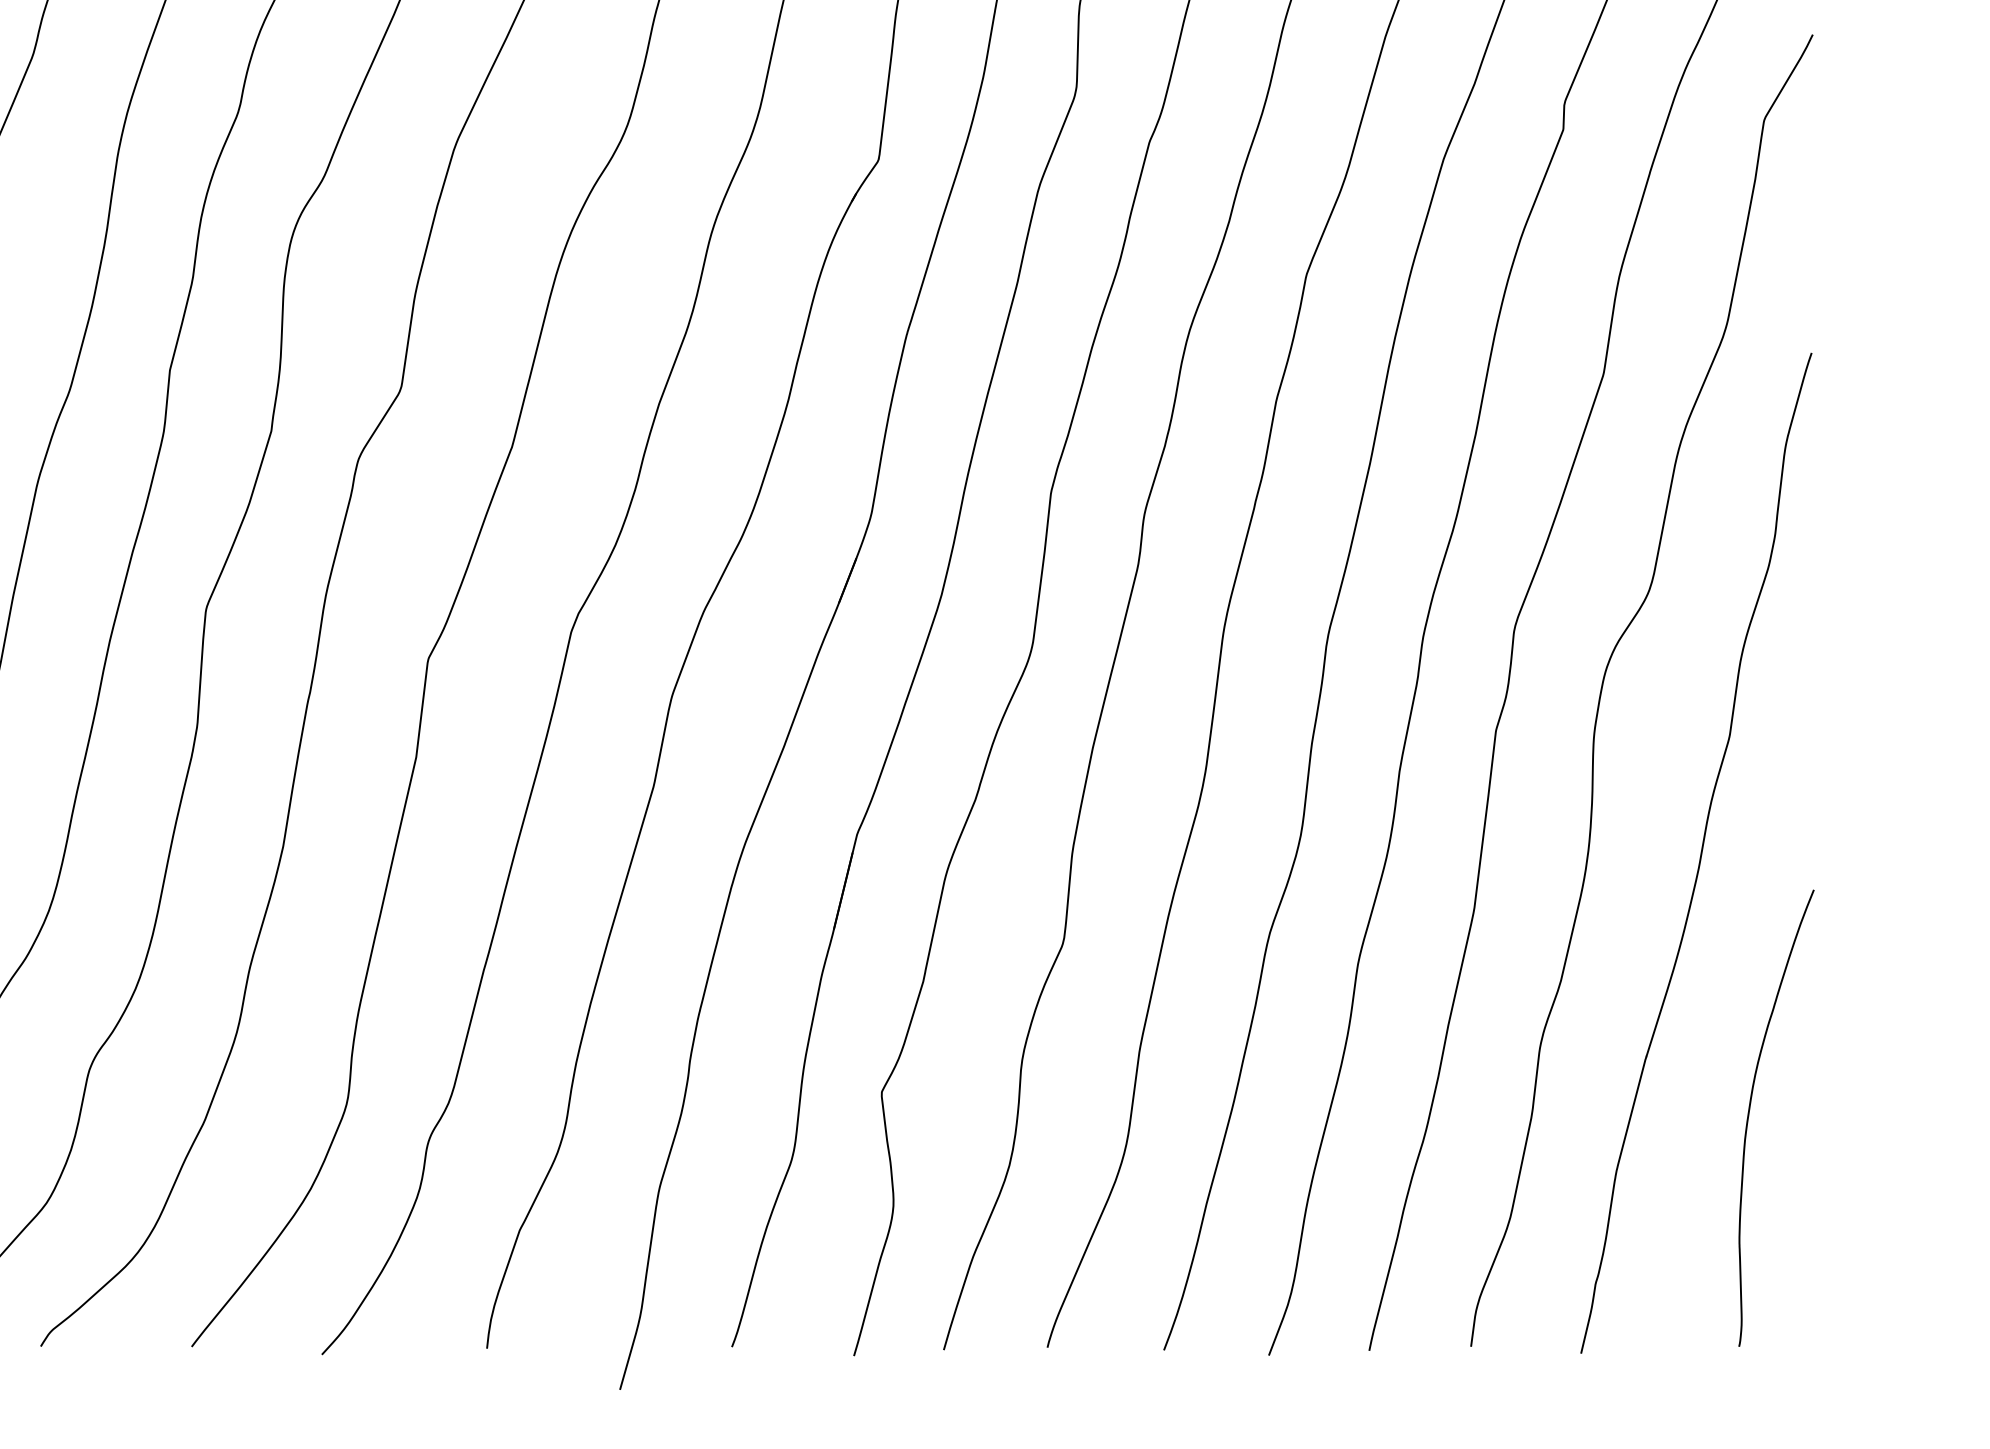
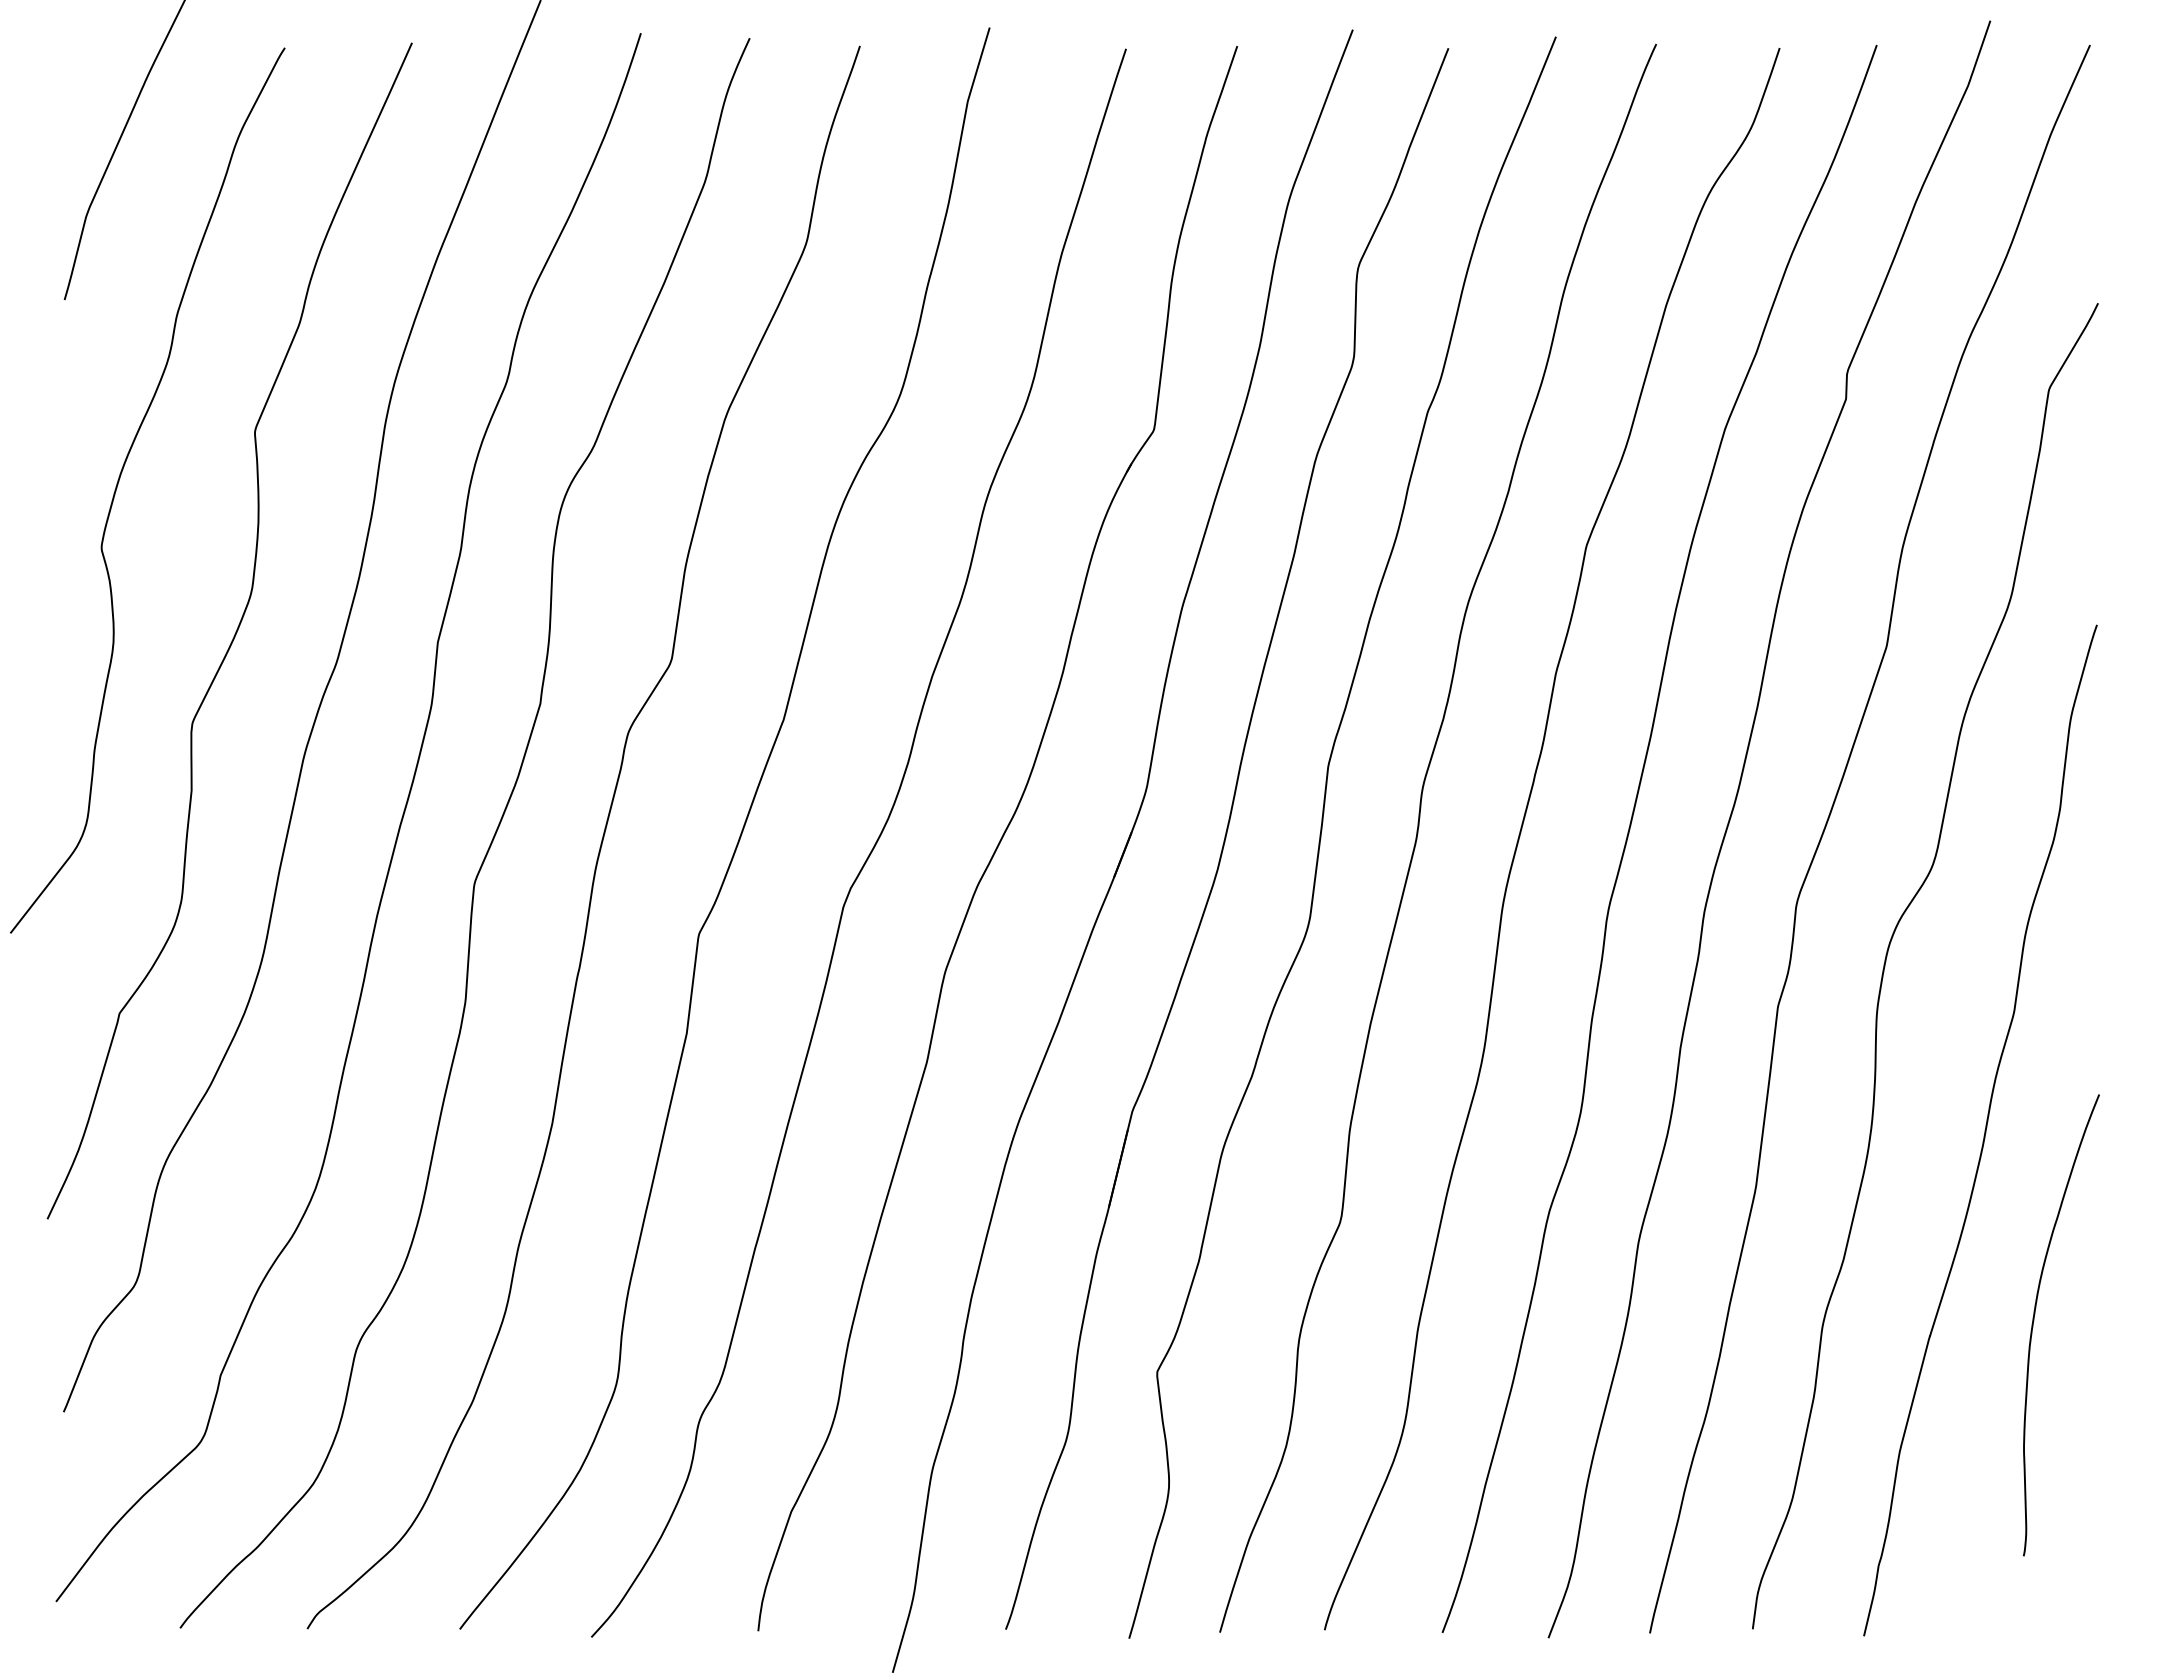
curve: (1749, 1114) -> (2034, 1321), moved

